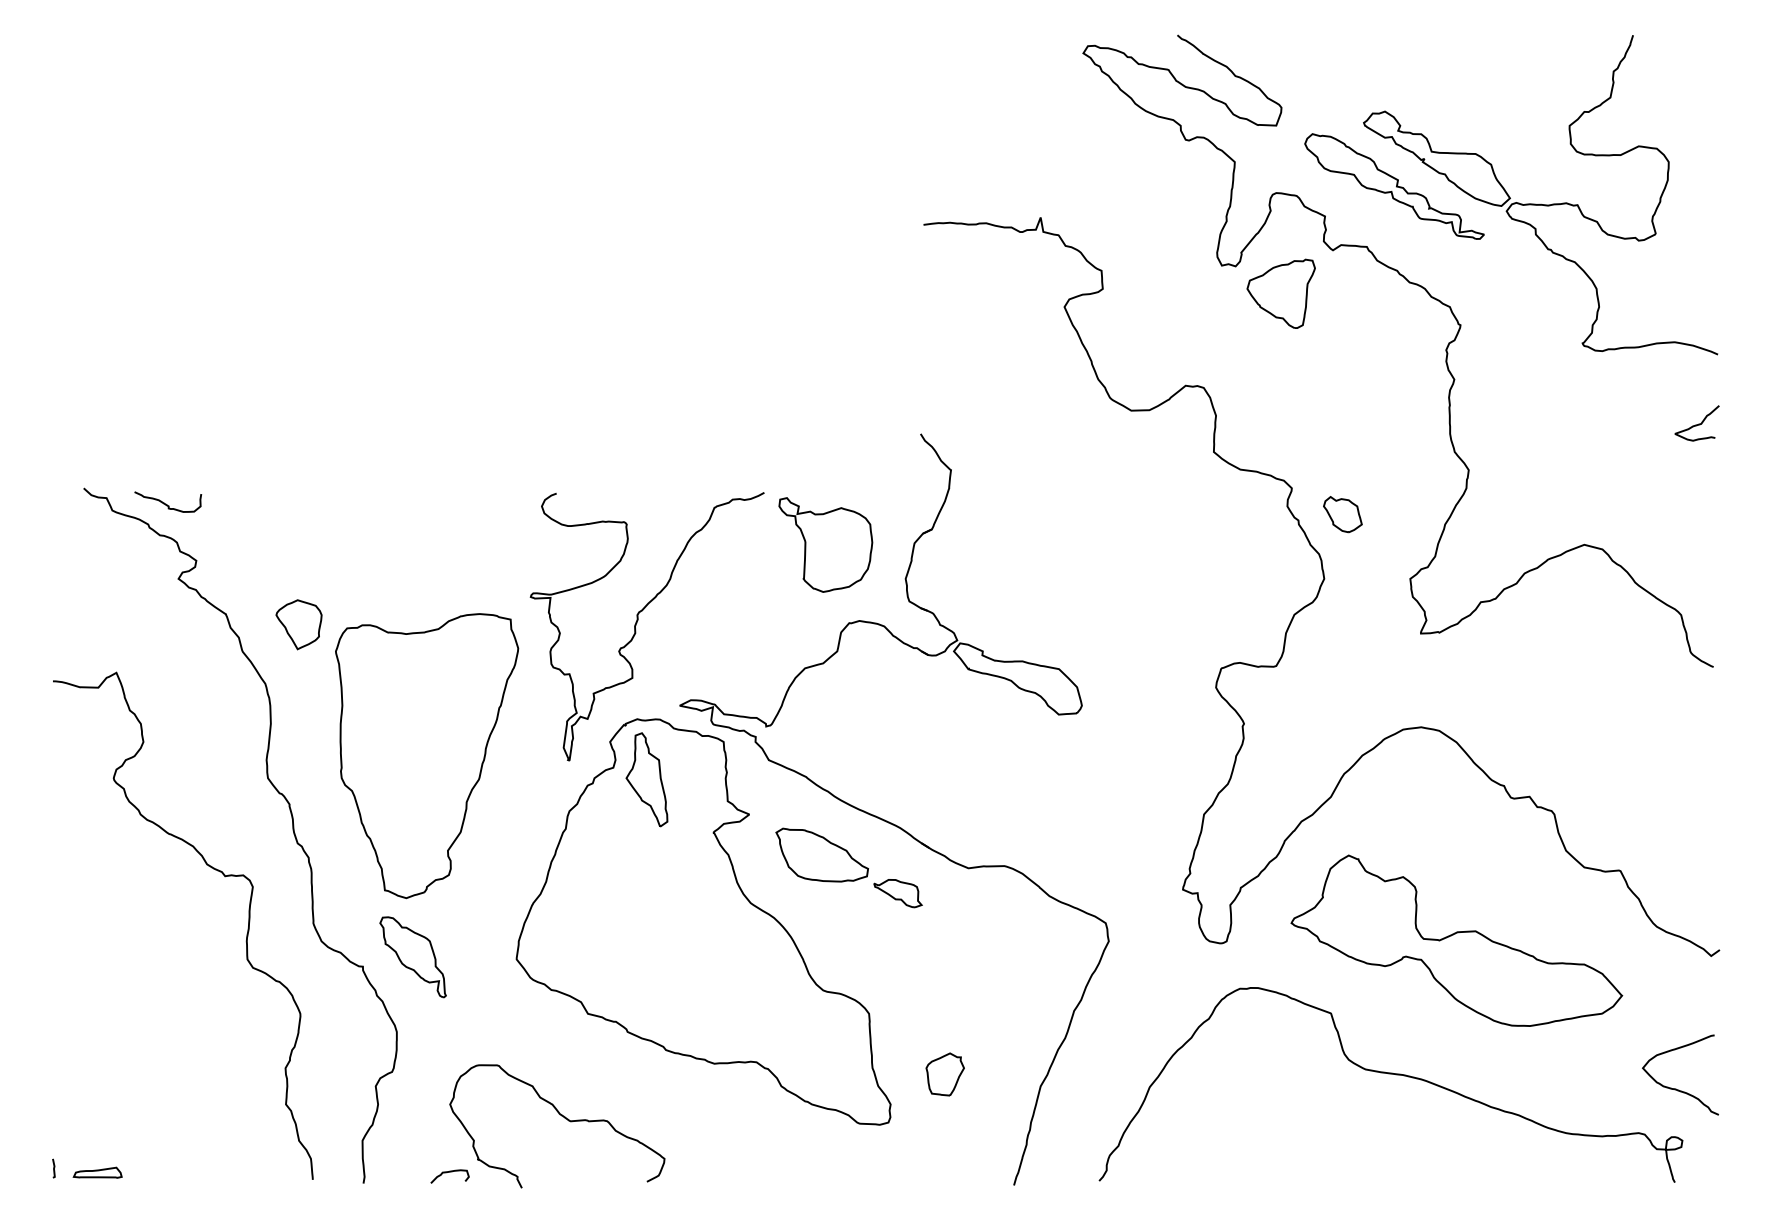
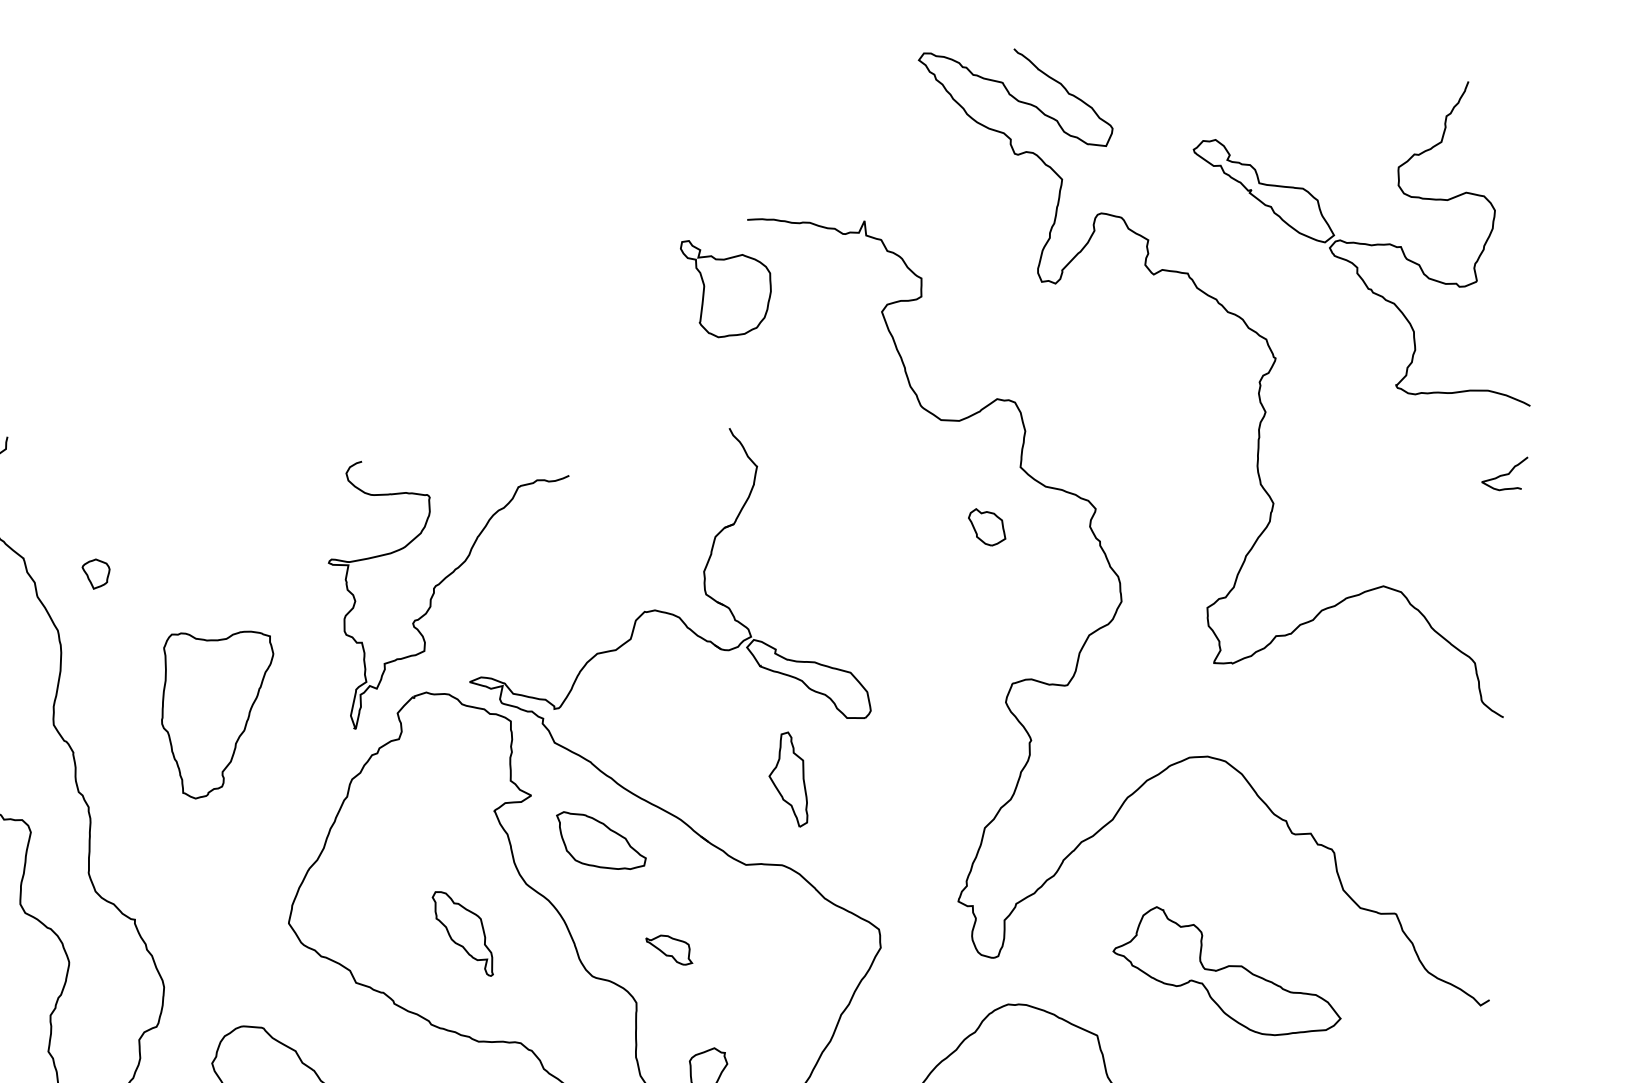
part: (1394, 186) -> (1219, 215), removed
part: (1280, 293) -> (1098, 313), removed
part: (1342, 514) -> (986, 527), moved
part: (825, 544) -> (724, 290), moved
part: (298, 624) -> (95, 573), size x0.6
part: (427, 756) -> (214, 714), size x0.6
part: (646, 779) -> (789, 778), moved
part: (897, 893) -> (668, 949), moved
part: (1456, 940) -> (1227, 971), size x0.7
part: (412, 957) -> (462, 933), moved

